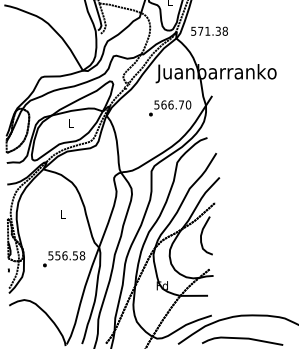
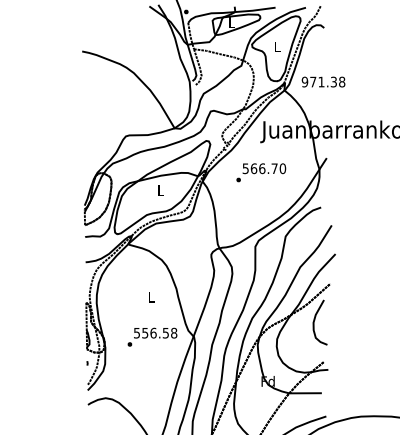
text: (193, 30) -> (304, 81), 571.38 -> 971.38
text: (170, 108) -> (261, 172), moved
text: (64, 258) -> (152, 336), moved

